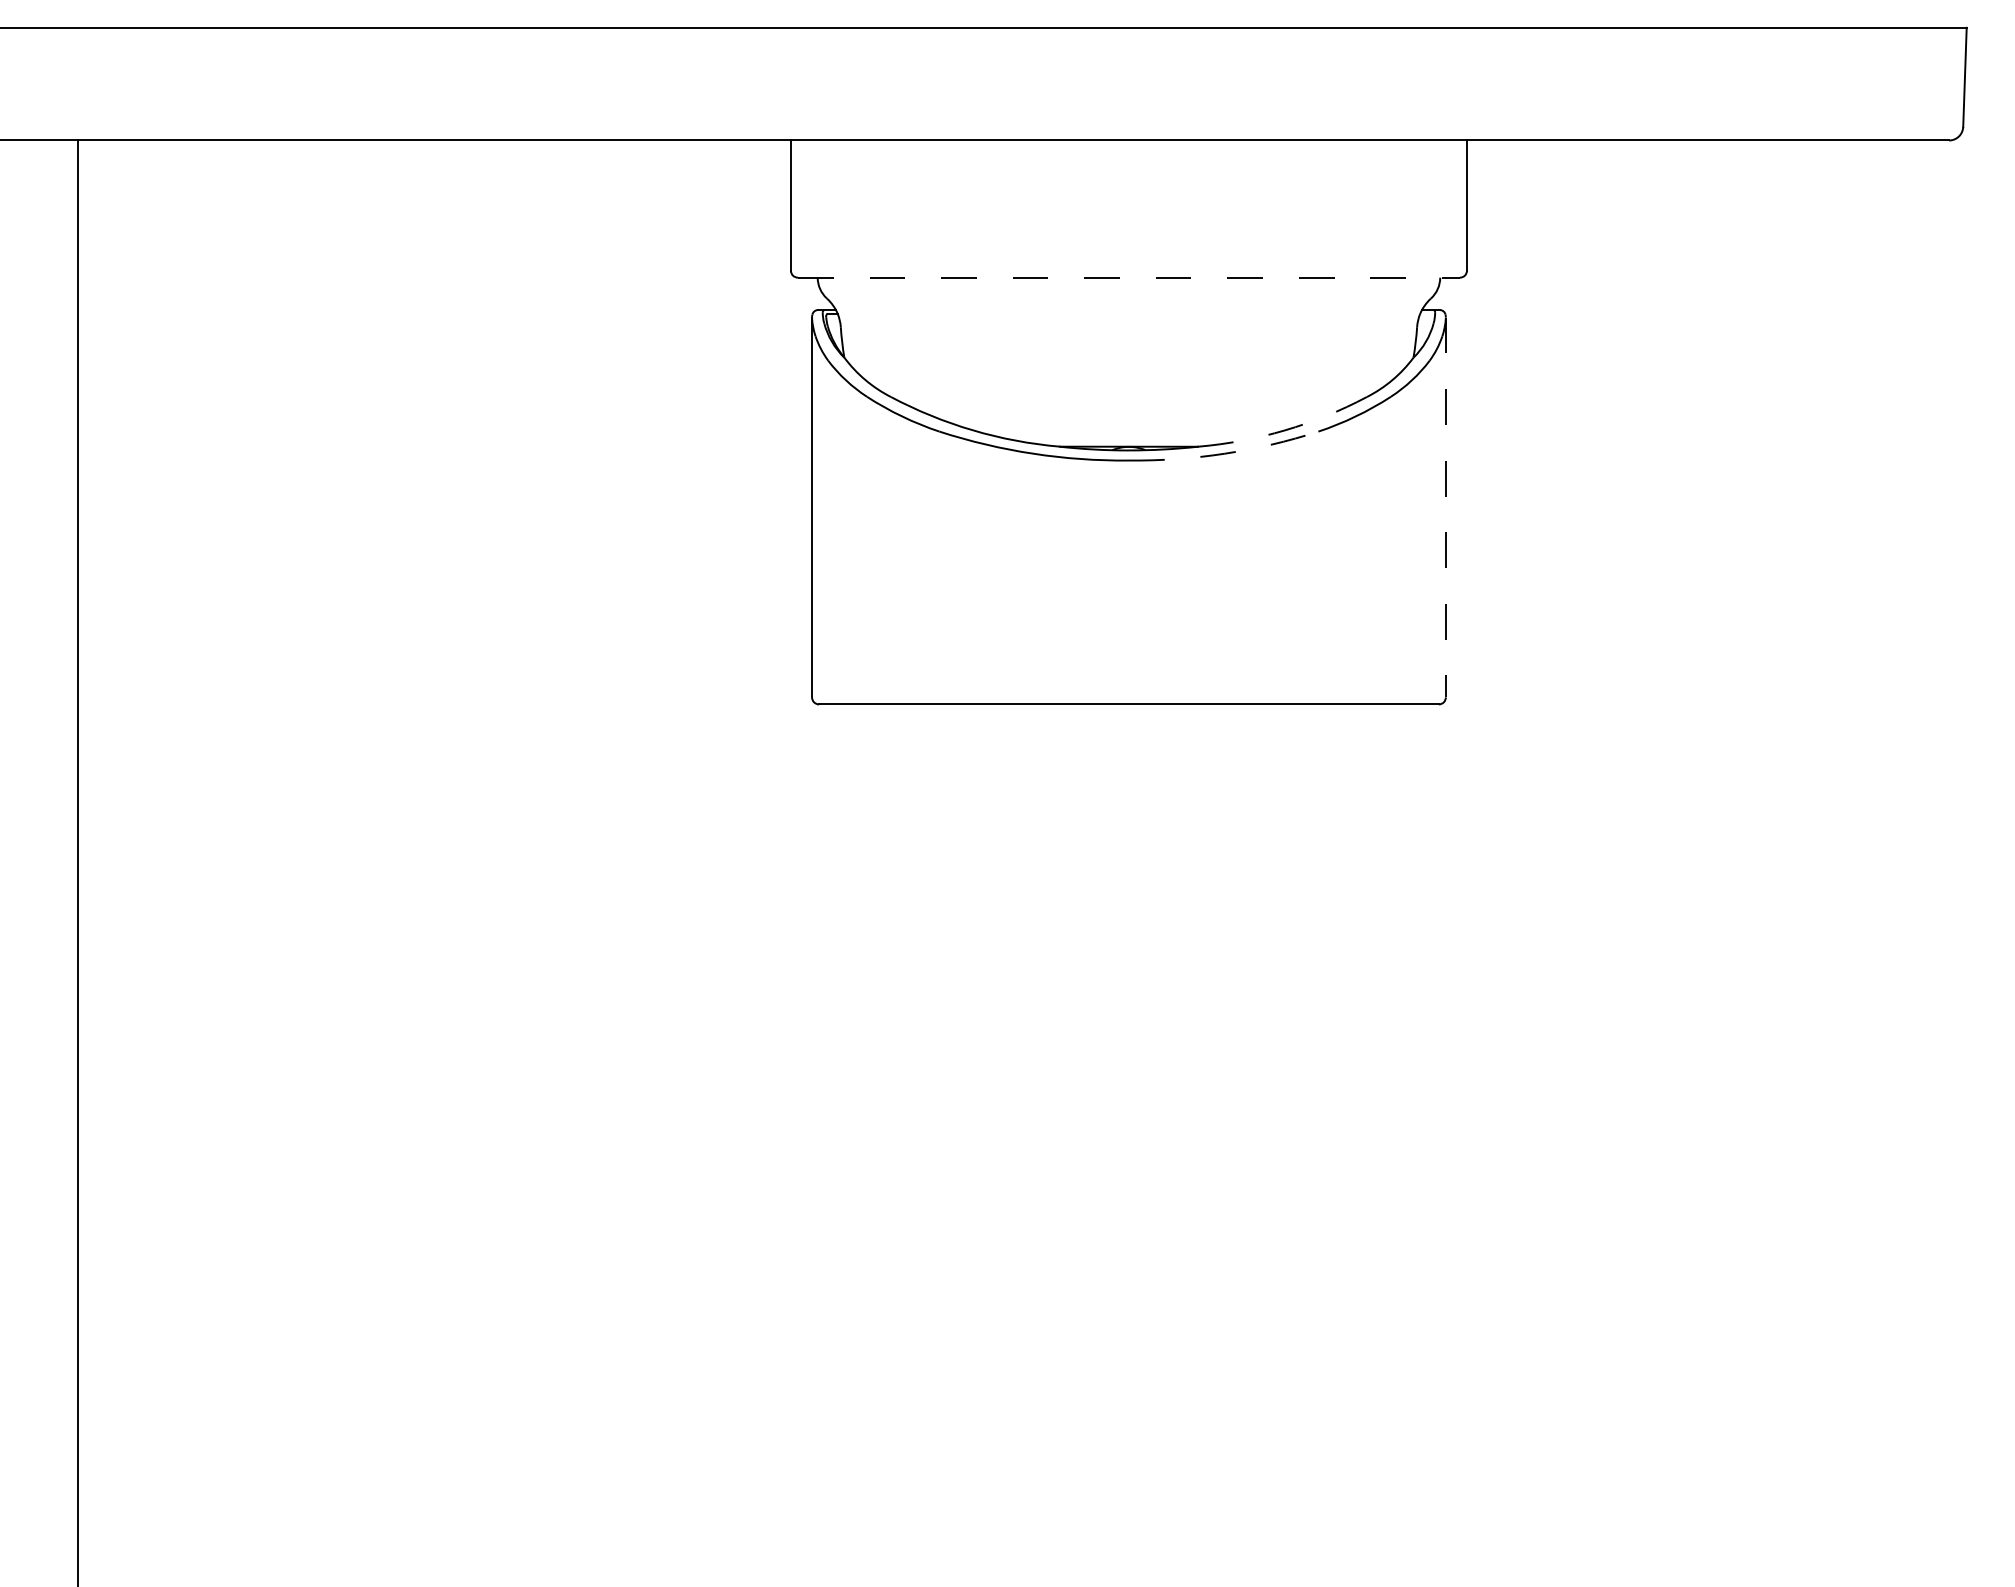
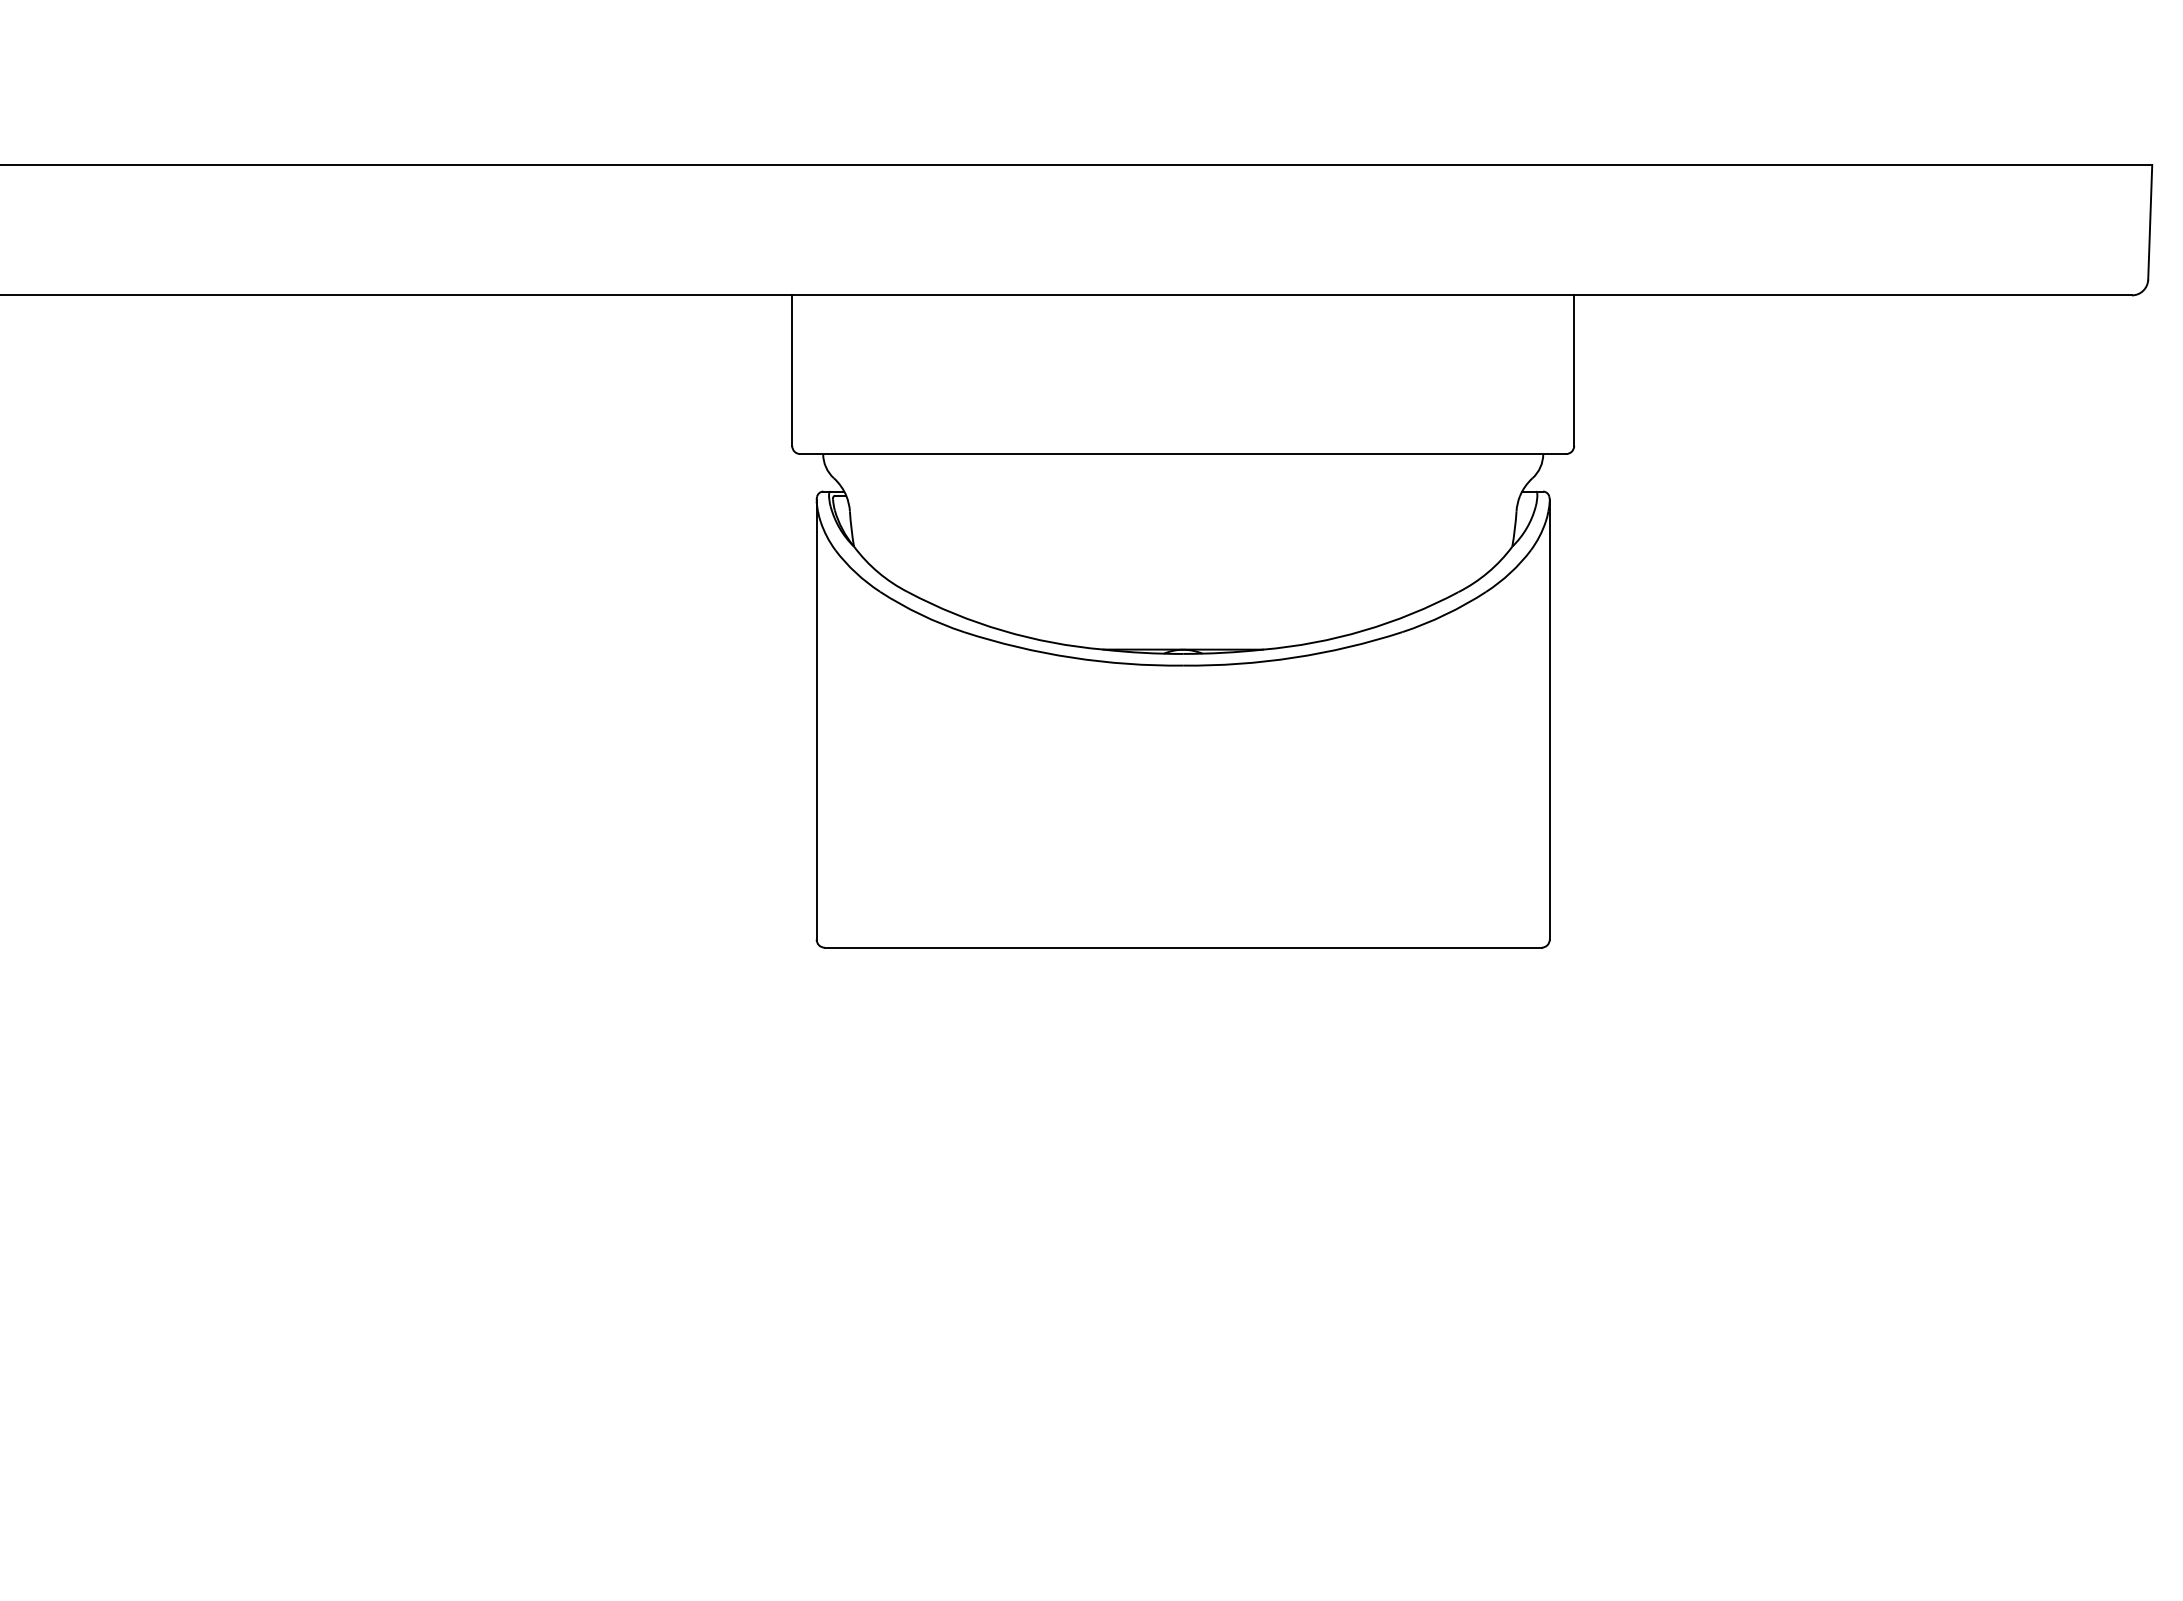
line: (1128, 277) -> (1182, 453), dashed -> solid
arc: (1284, 430) -> (1363, 630), dashed -> solid
arc: (1224, 453) -> (1293, 657), dashed -> solid
line: (1445, 507) -> (1549, 719), dashed -> solid

